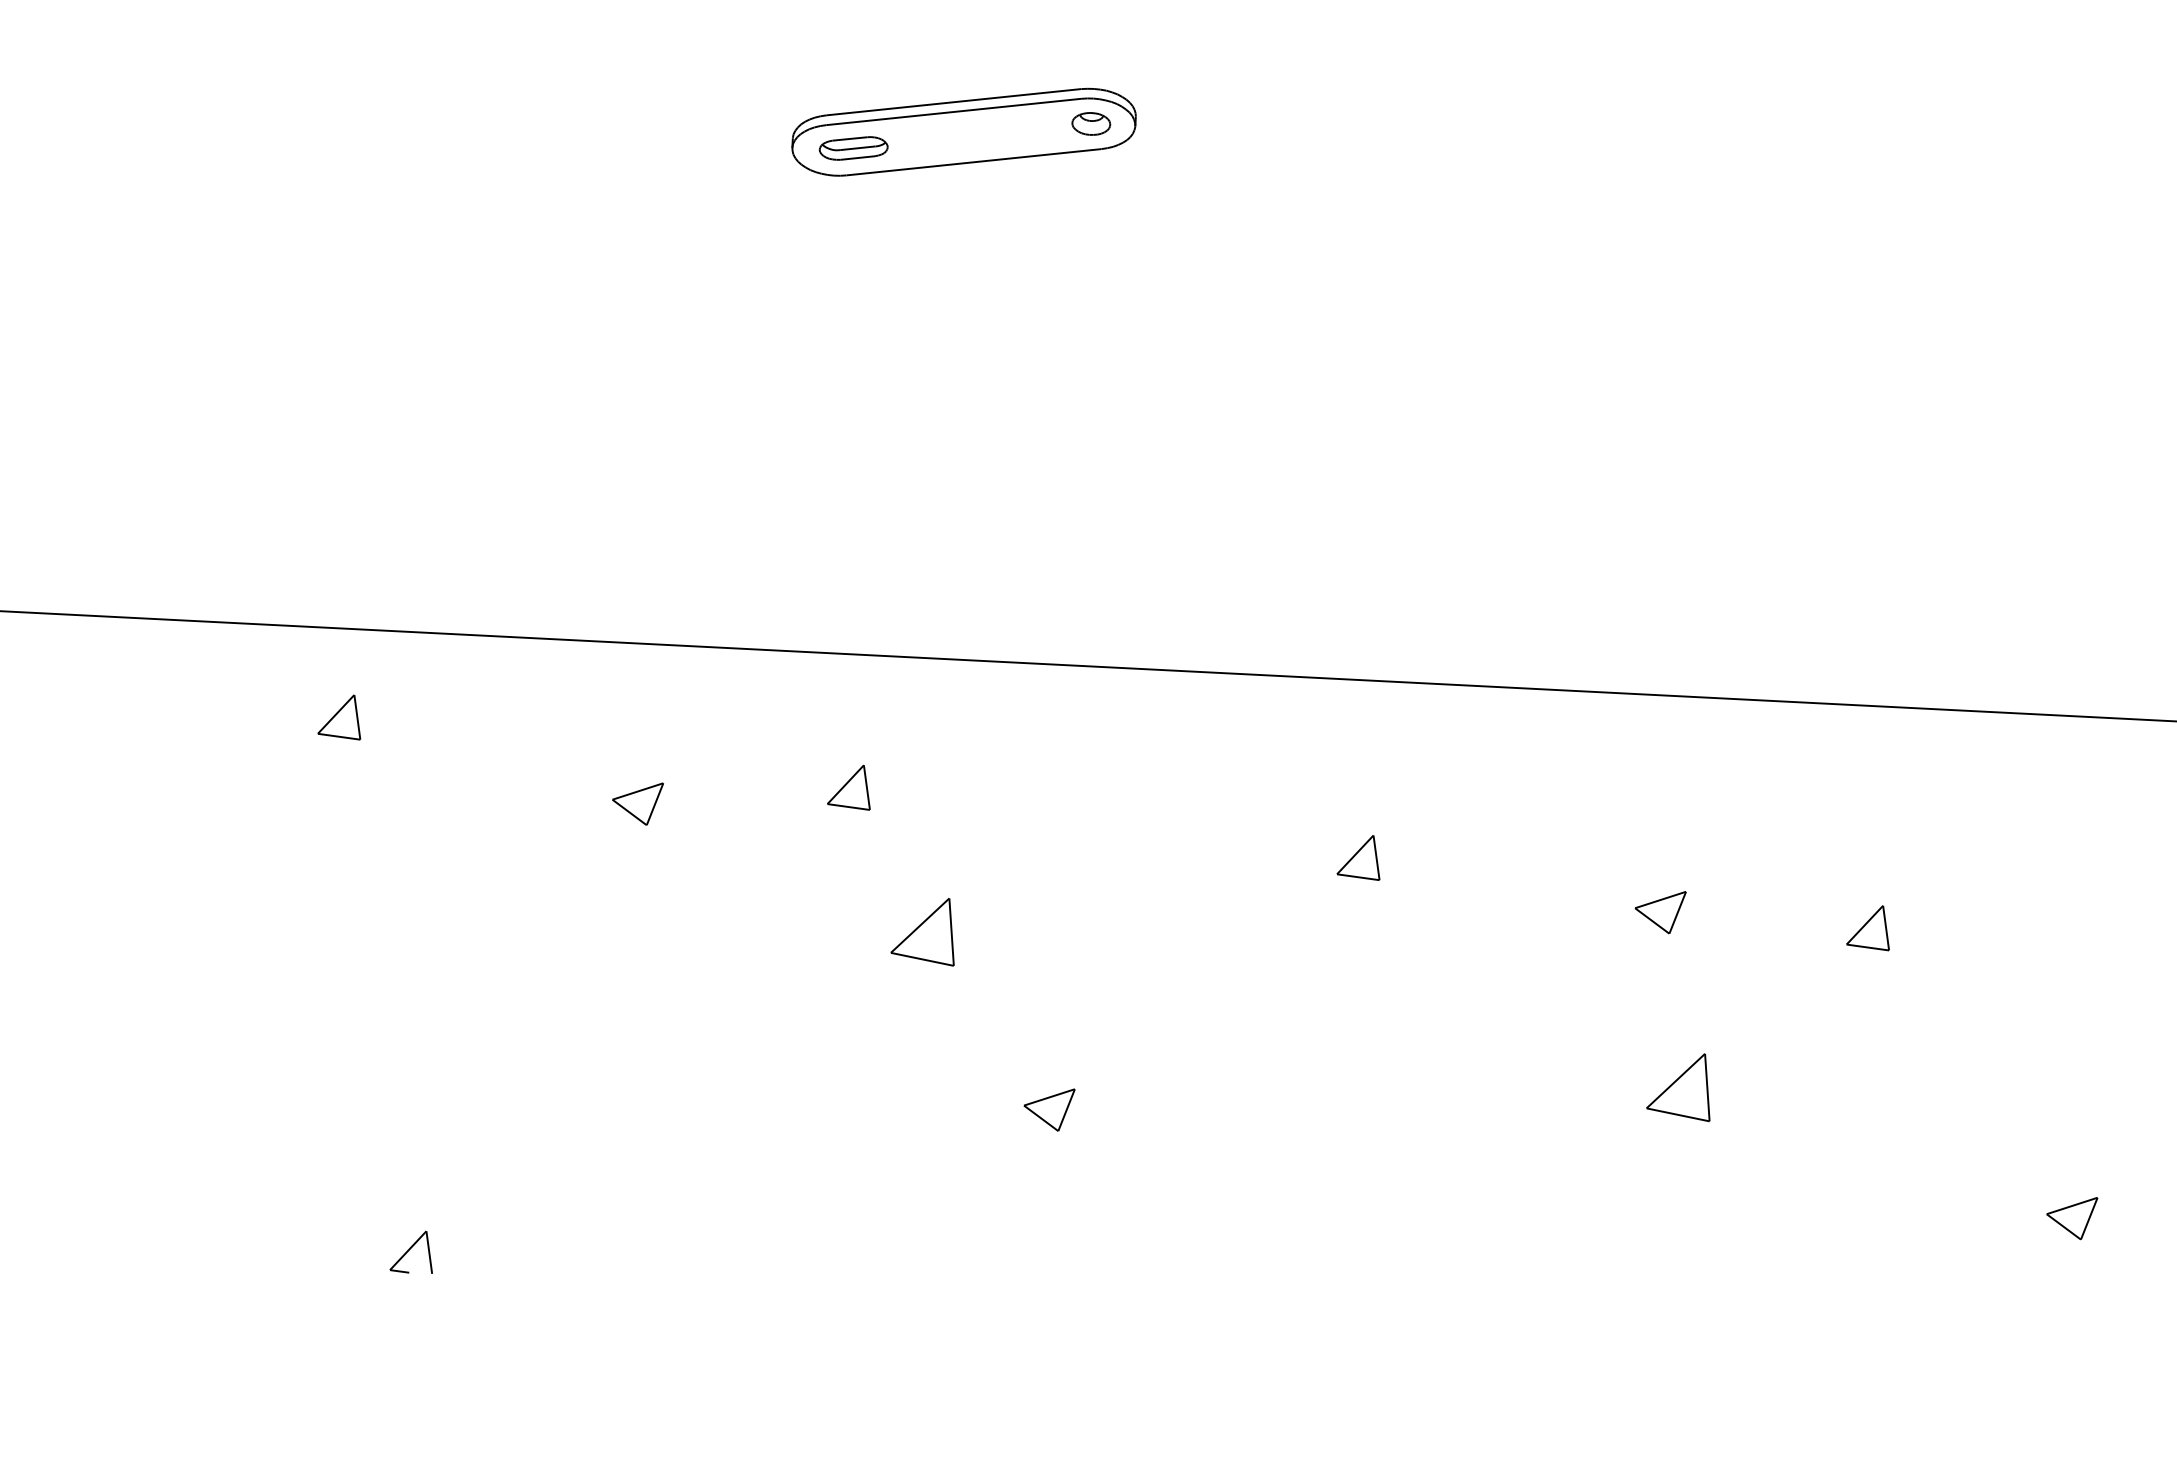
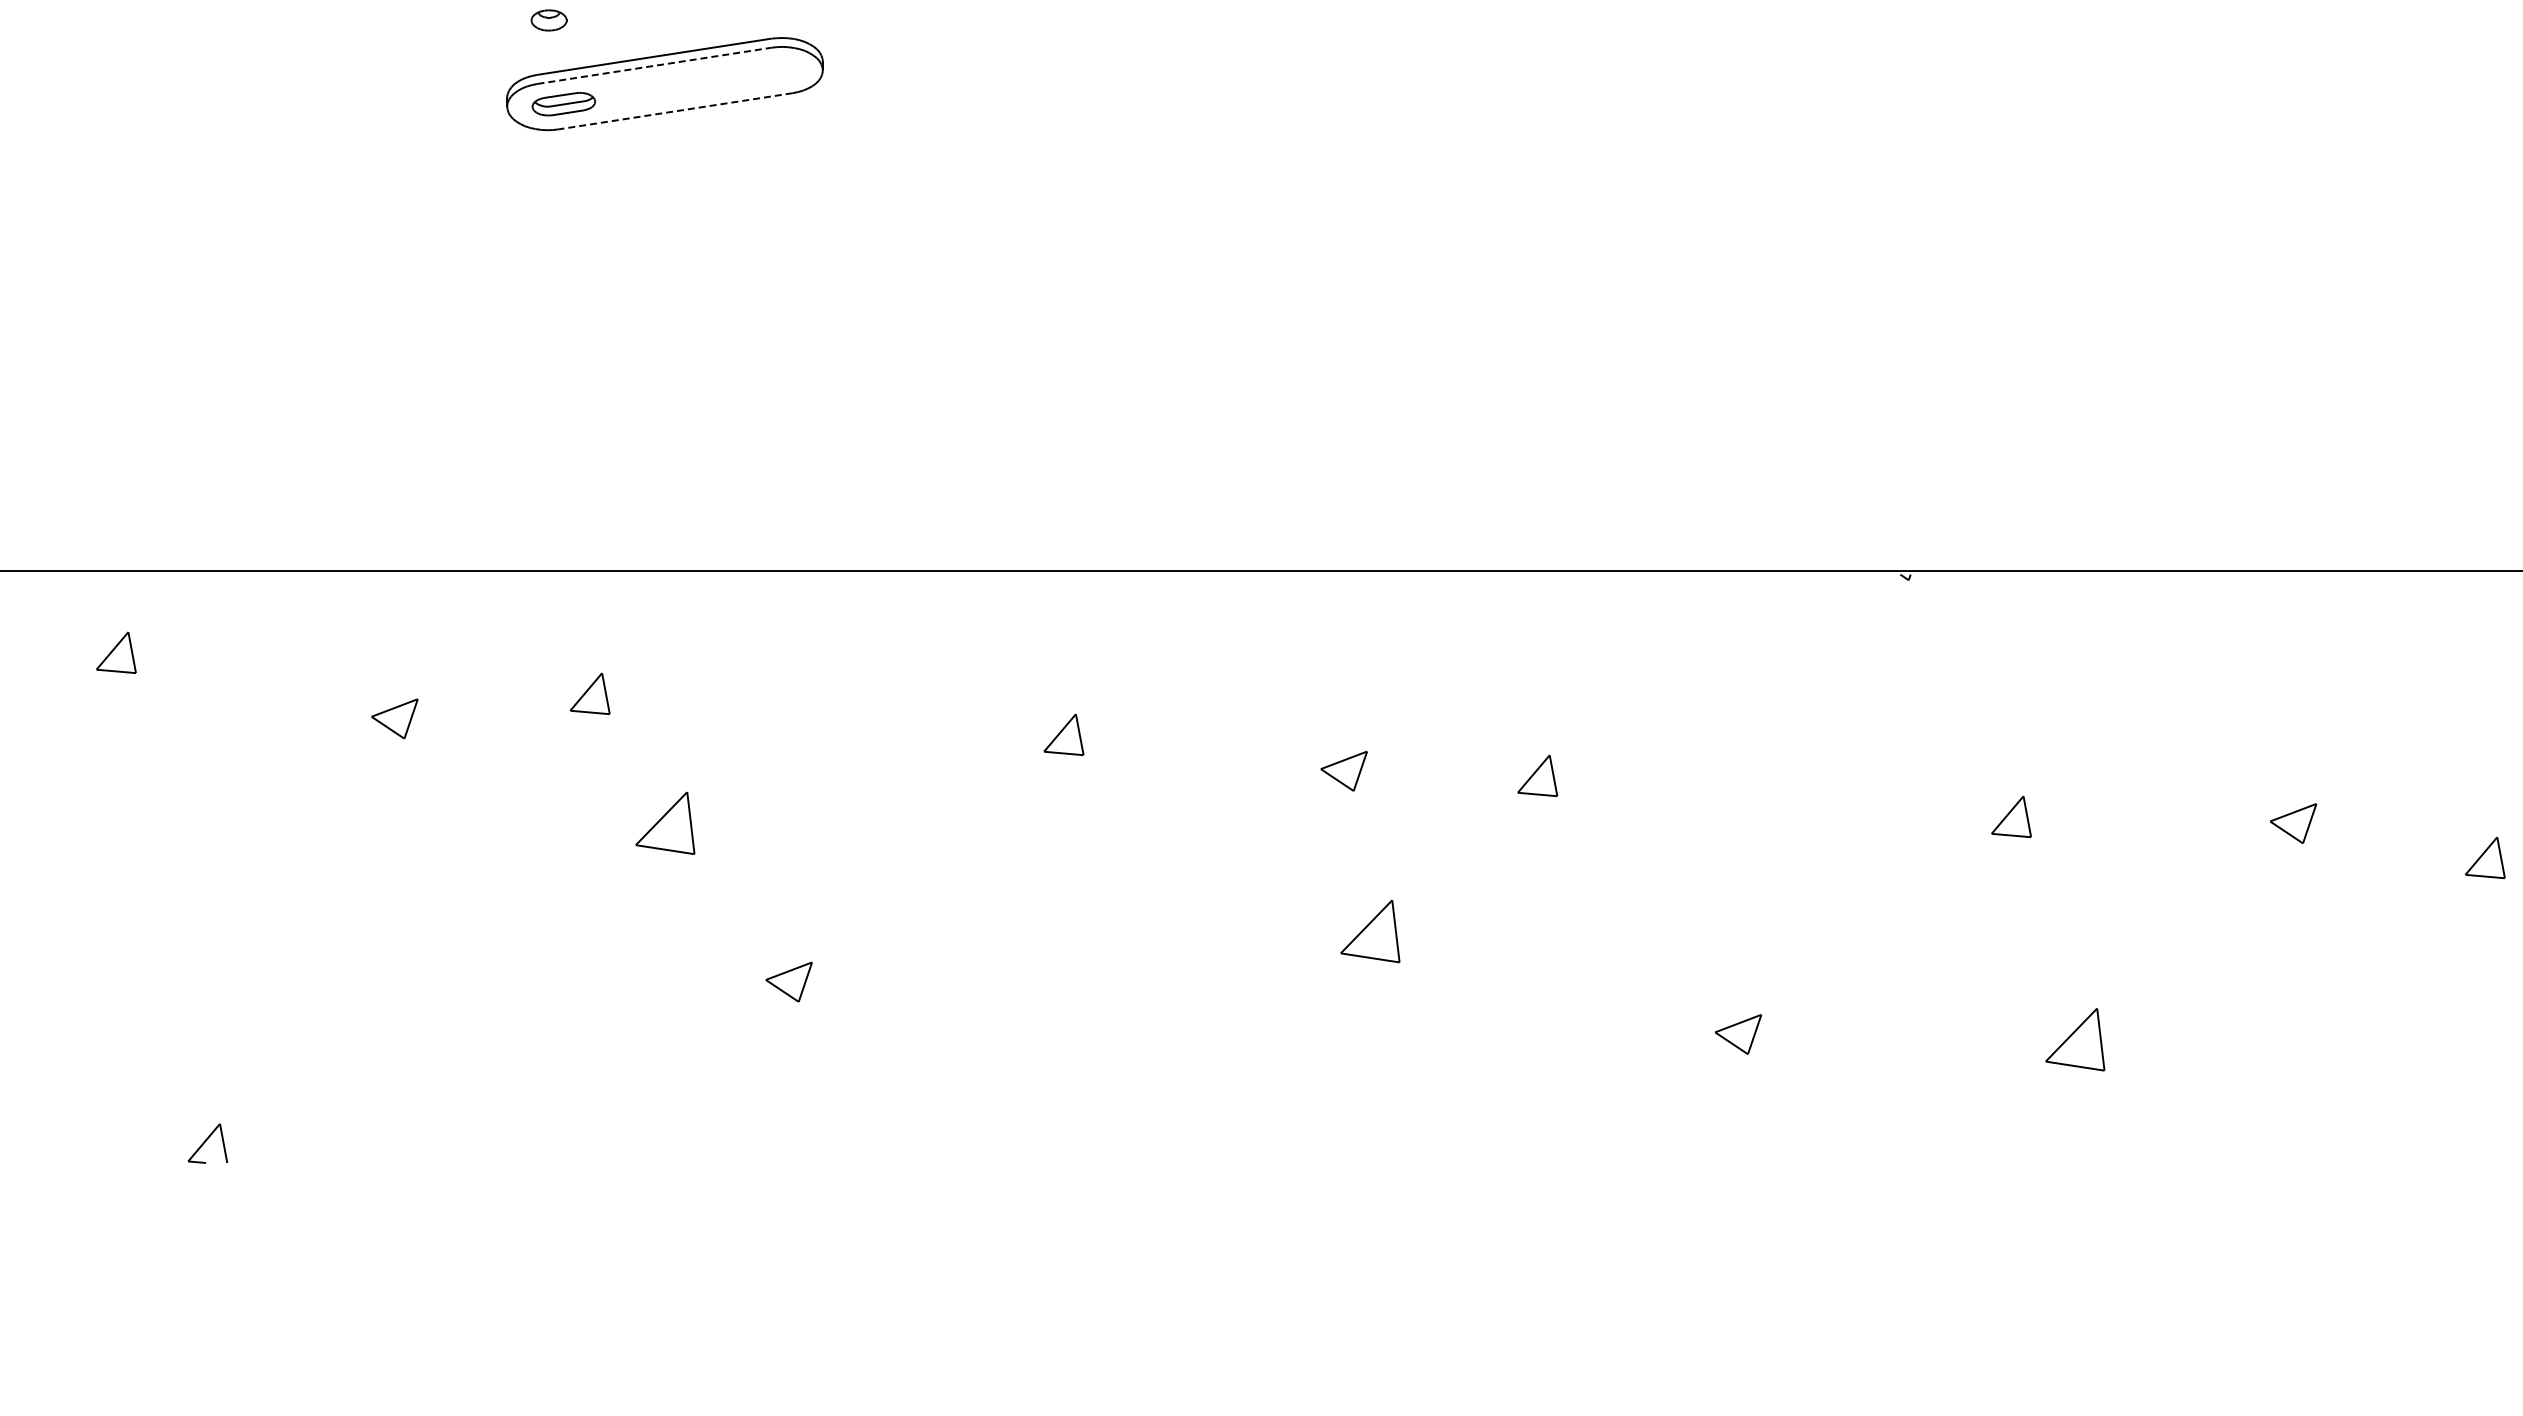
line: (953, 111) -> (654, 65), solid -> dashed
part: (1090, 123) -> (548, 20), moved
line: (973, 162) -> (675, 111), solid -> dashed

